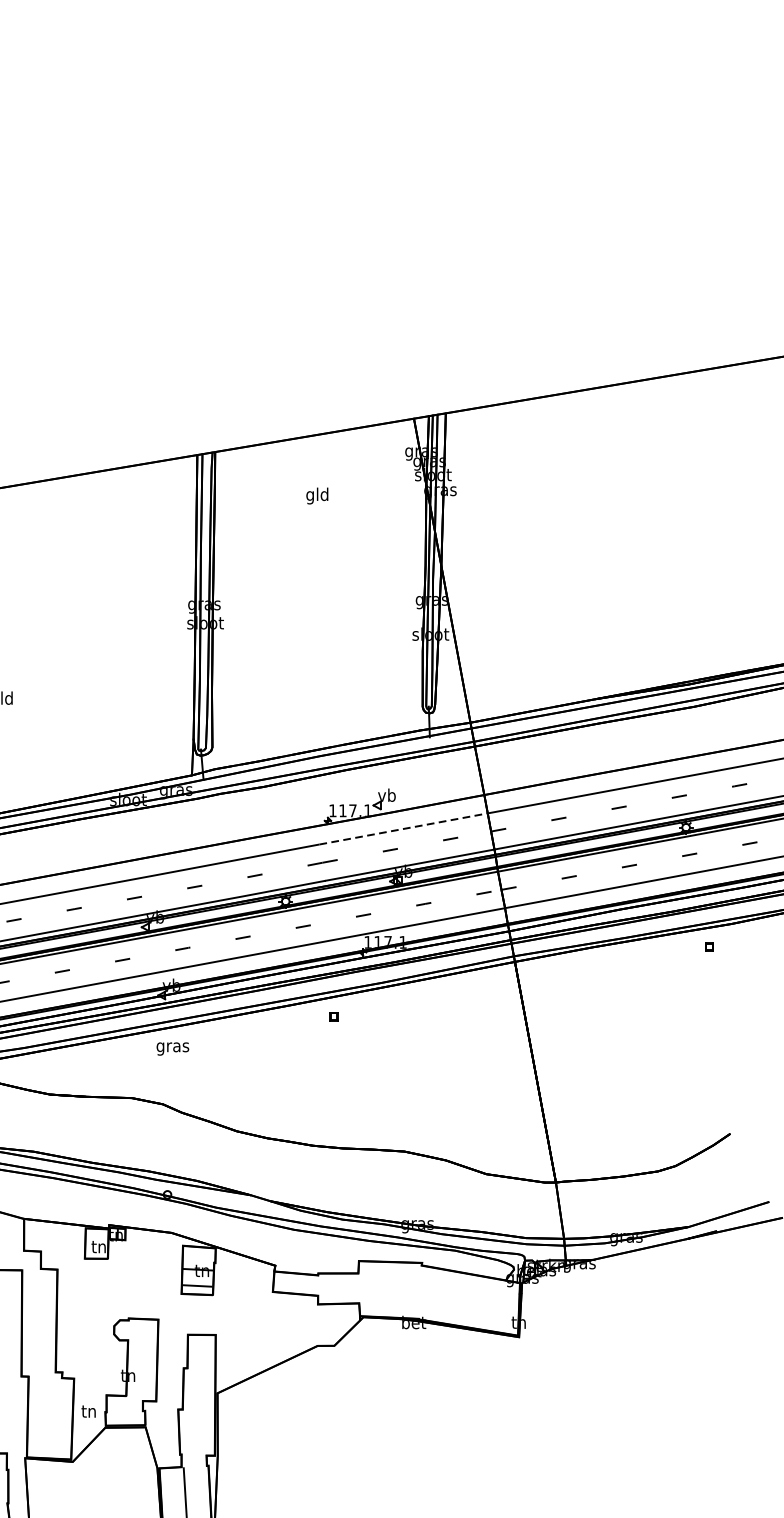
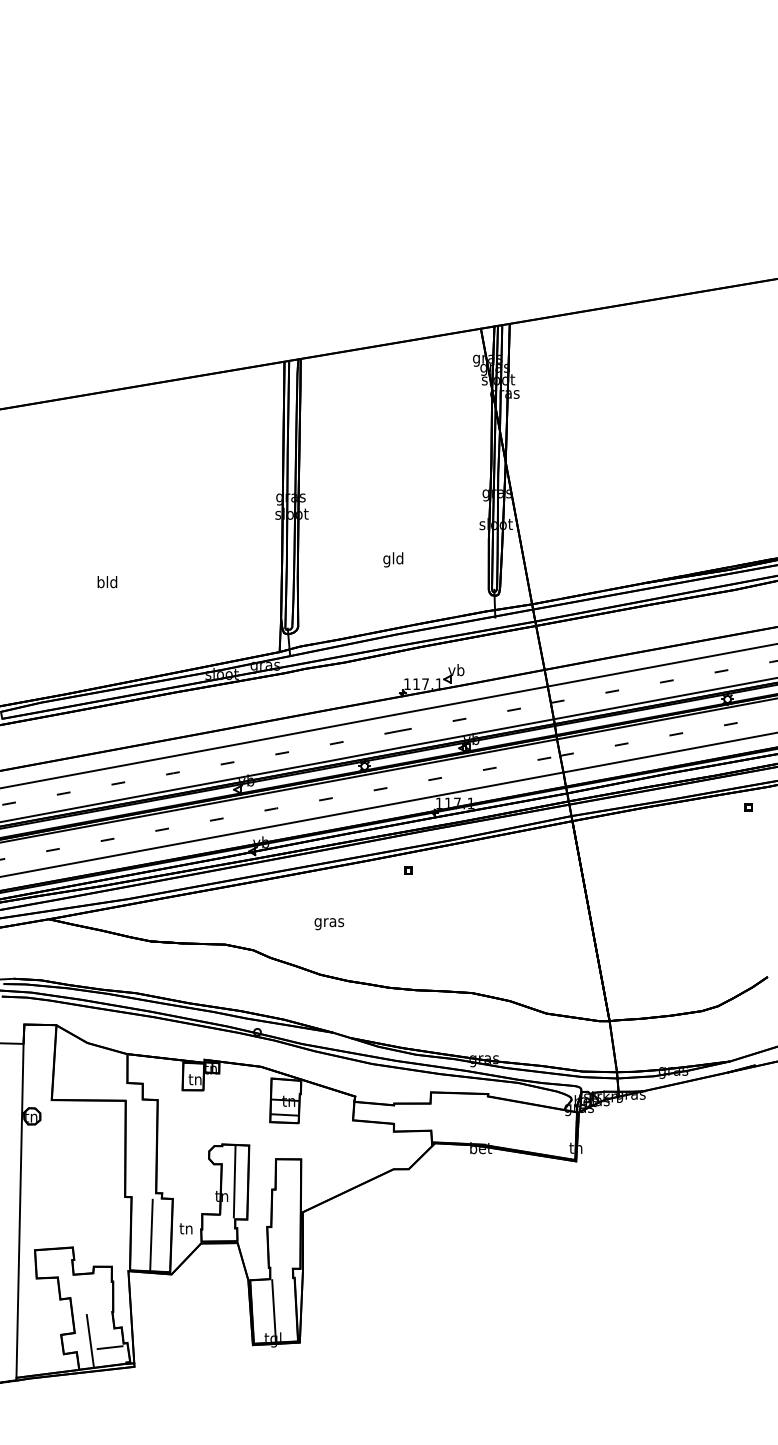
text: (317, 495) -> (393, 559), moved
line: (403, 828) -> (471, 700), dashed -> solid
text: (173, 1049) -> (329, 924), moved
line: (142, 1359) -> (234, 1181), added
line: (50, 1417) -> (151, 1234), added

